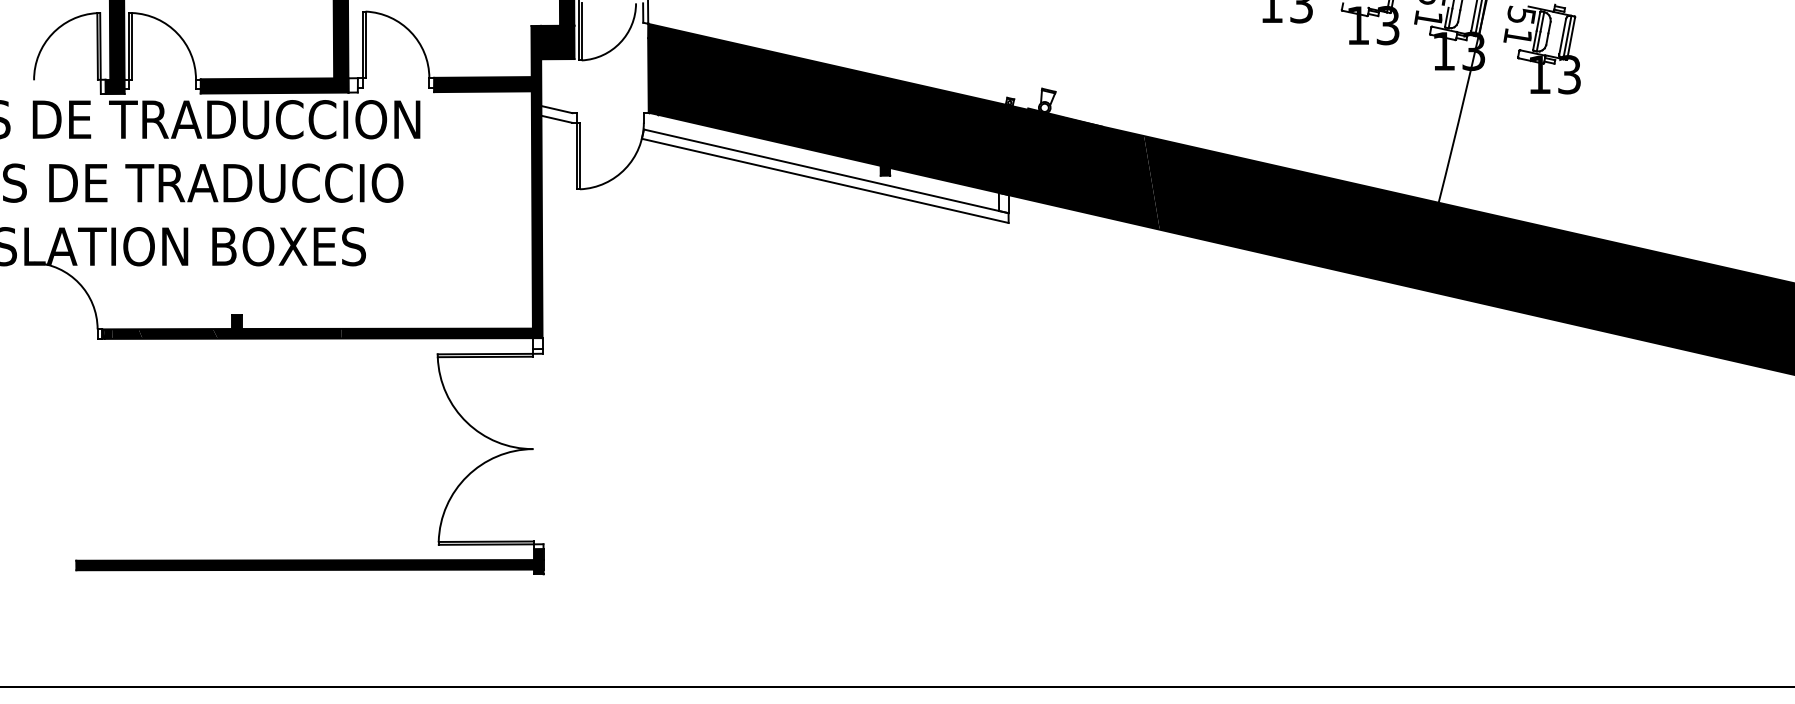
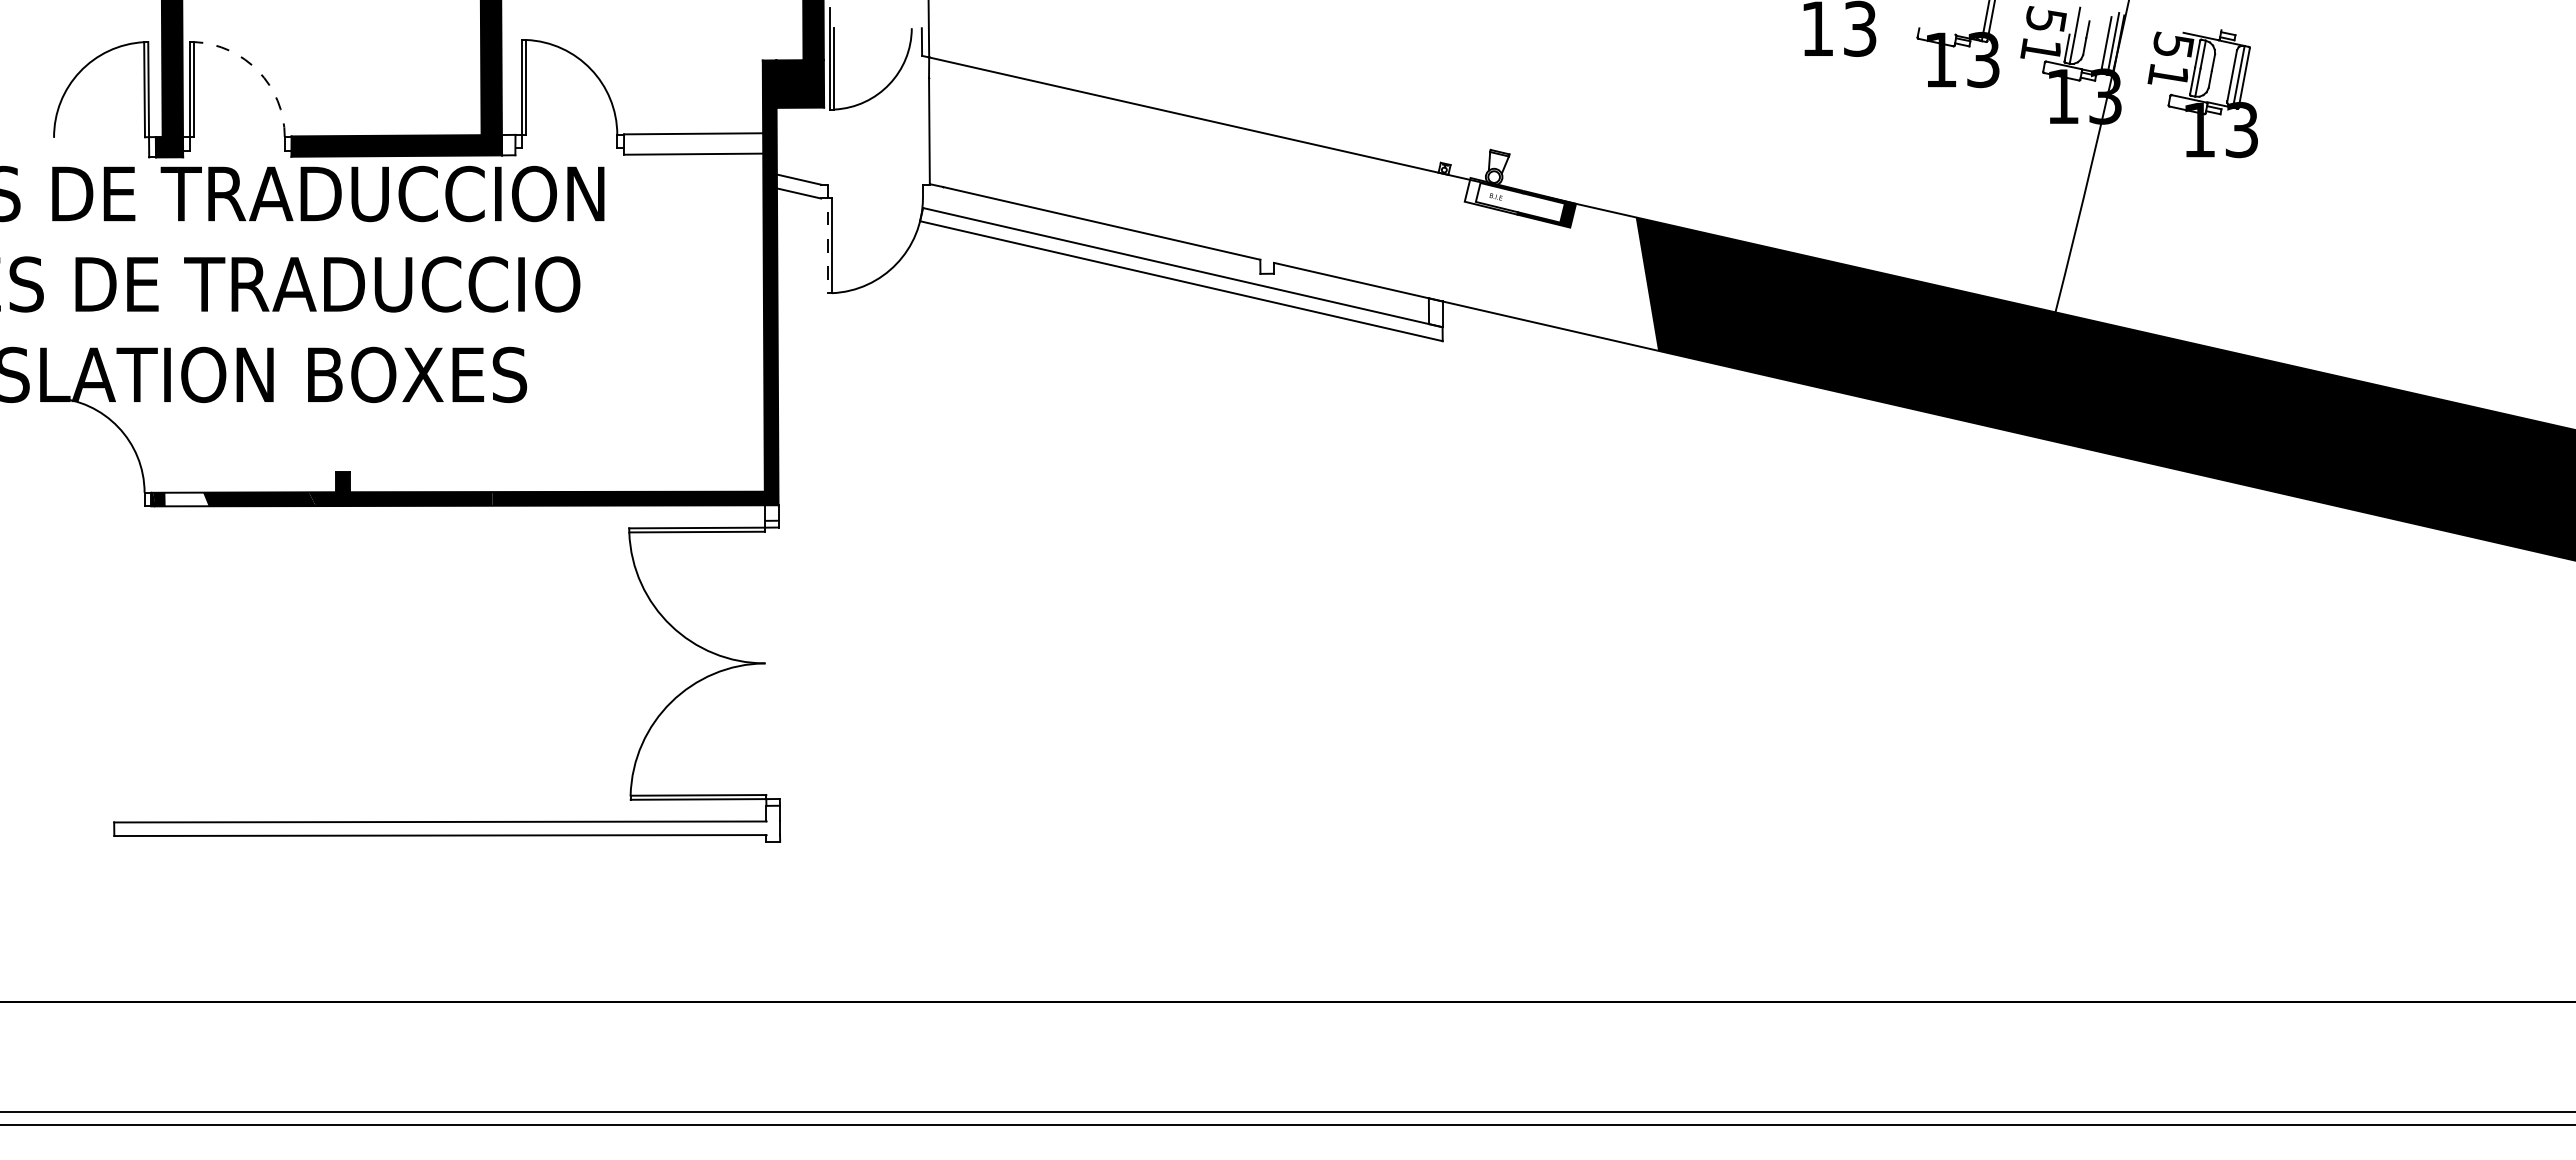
arc: (177, 33) -> (258, 71), solid -> dashed
fill: (482, 84) -> (693, 143), removed
fill: (903, 126) -> (1293, 203), removed
line: (576, 151) -> (827, 239), solid -> dashed
fill: (127, 334) -> (186, 499), removed
fill: (310, 561) -> (447, 823), removed

